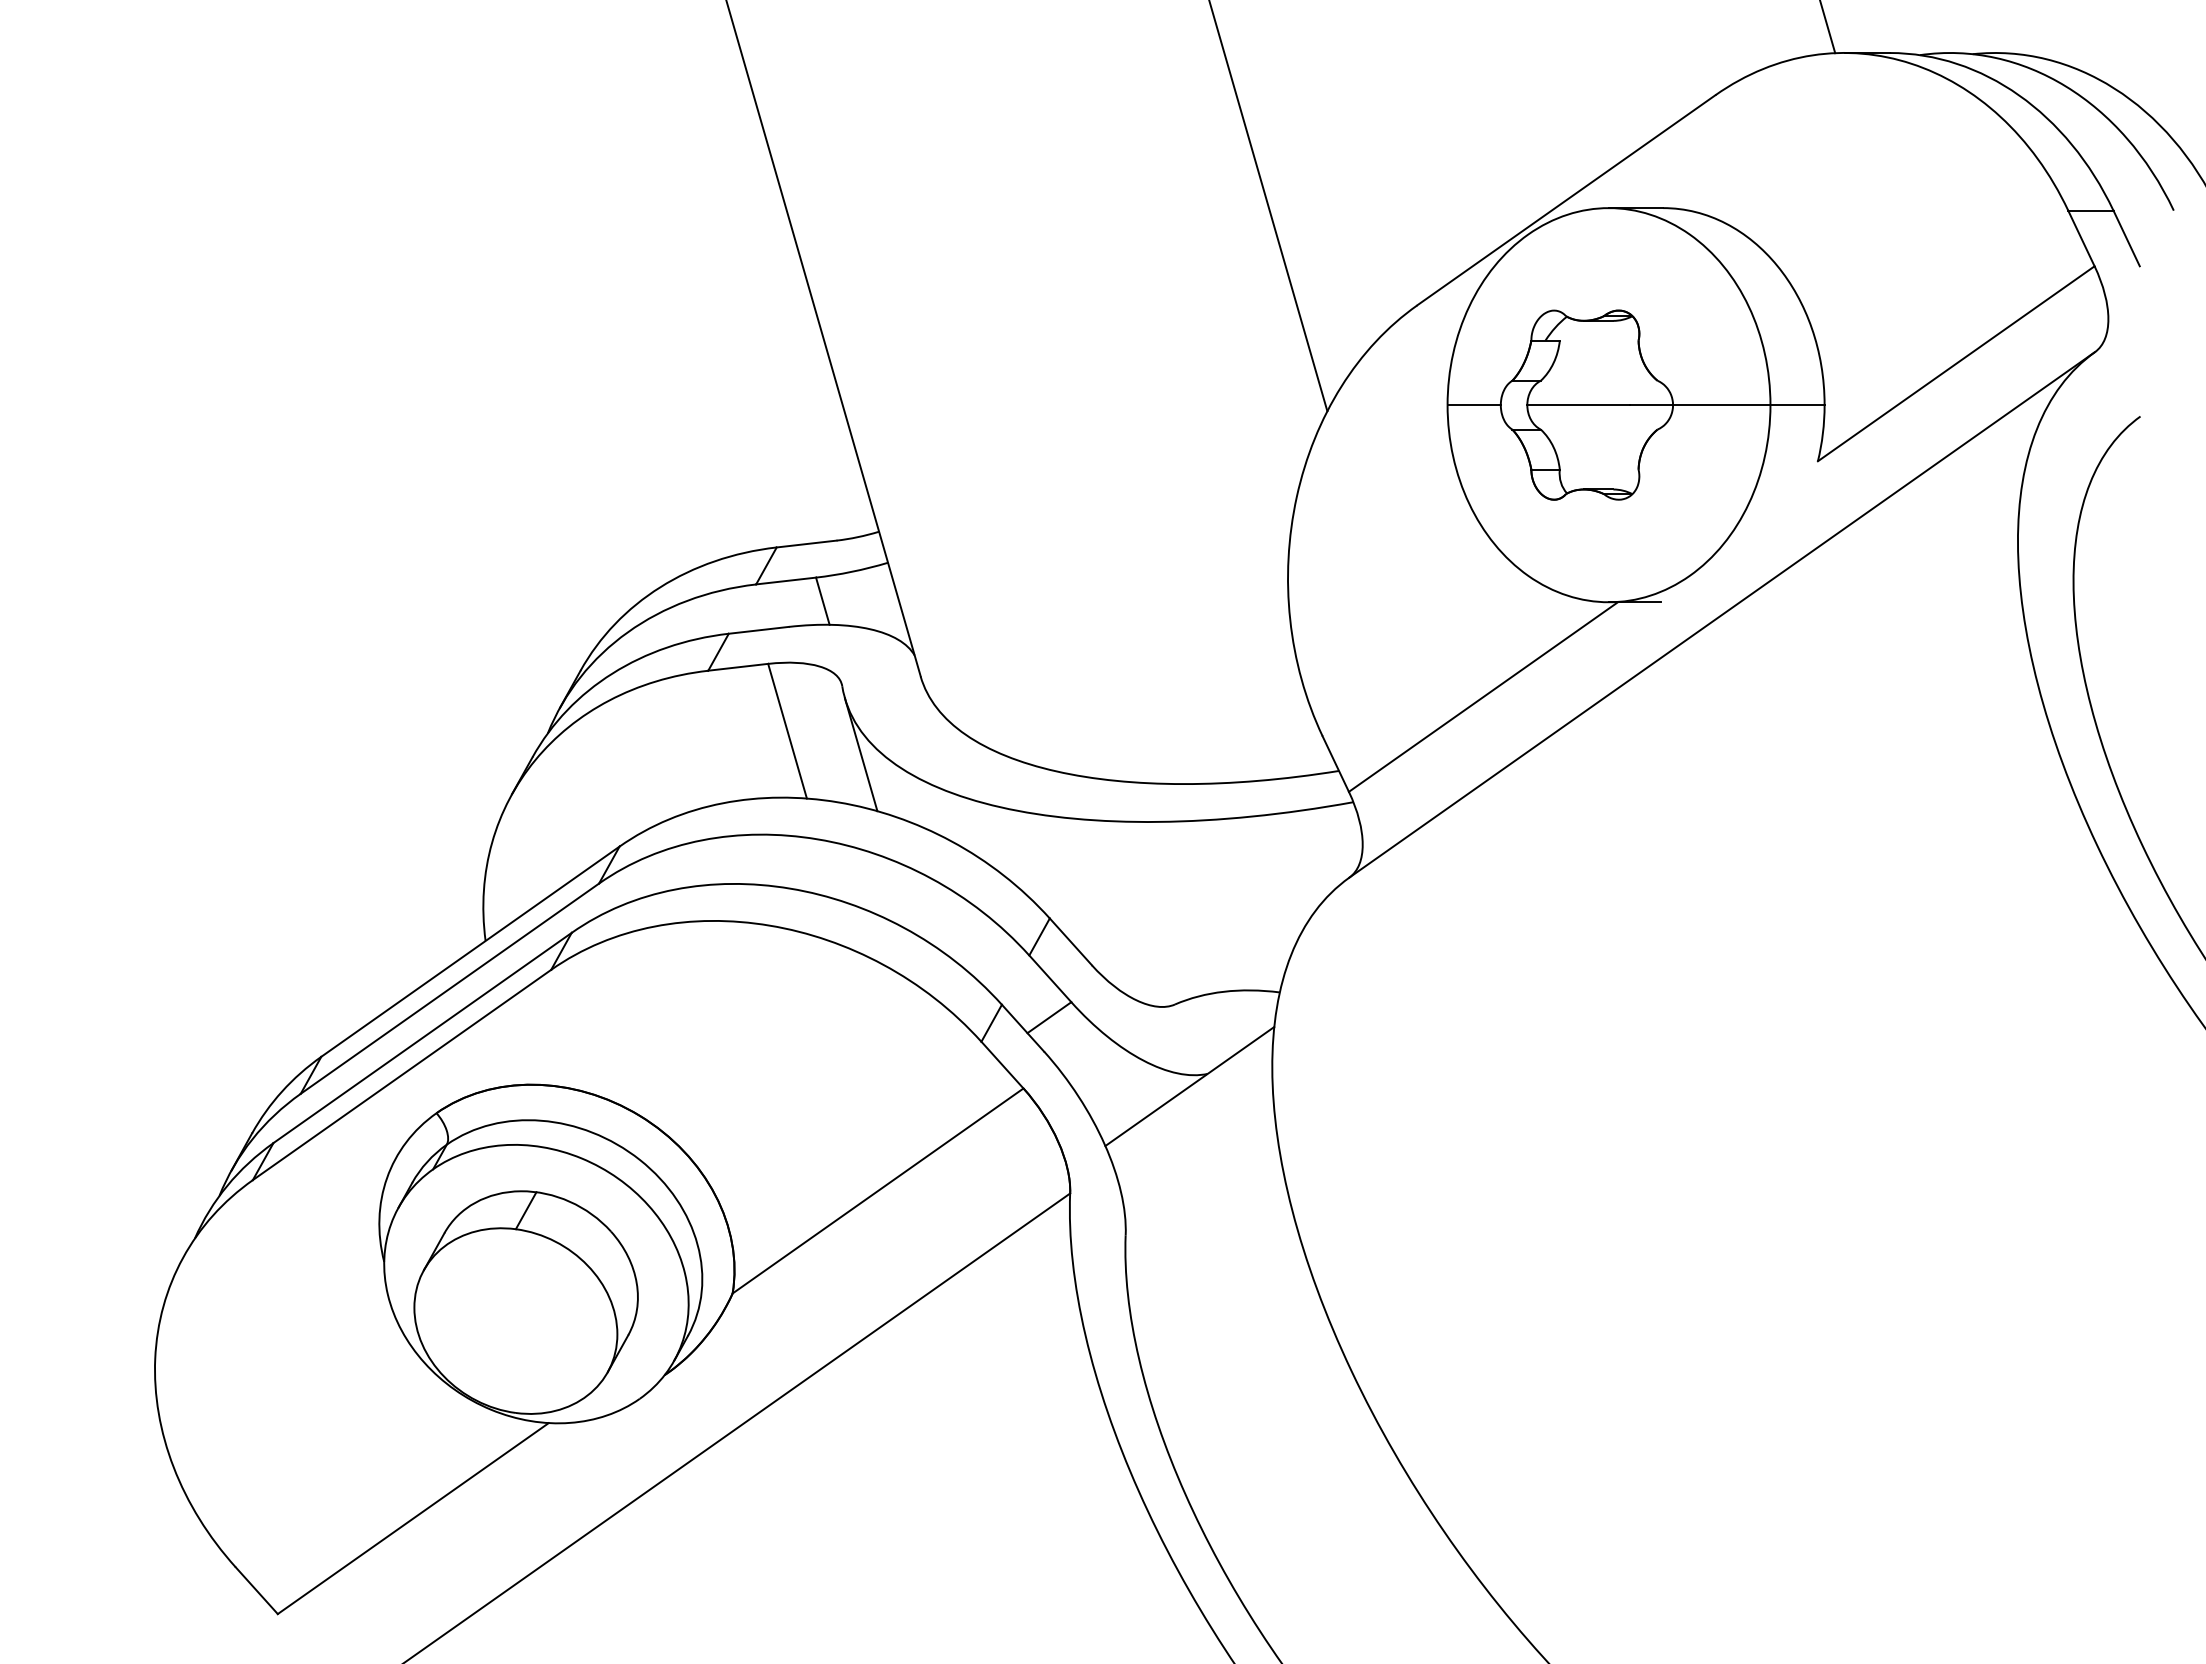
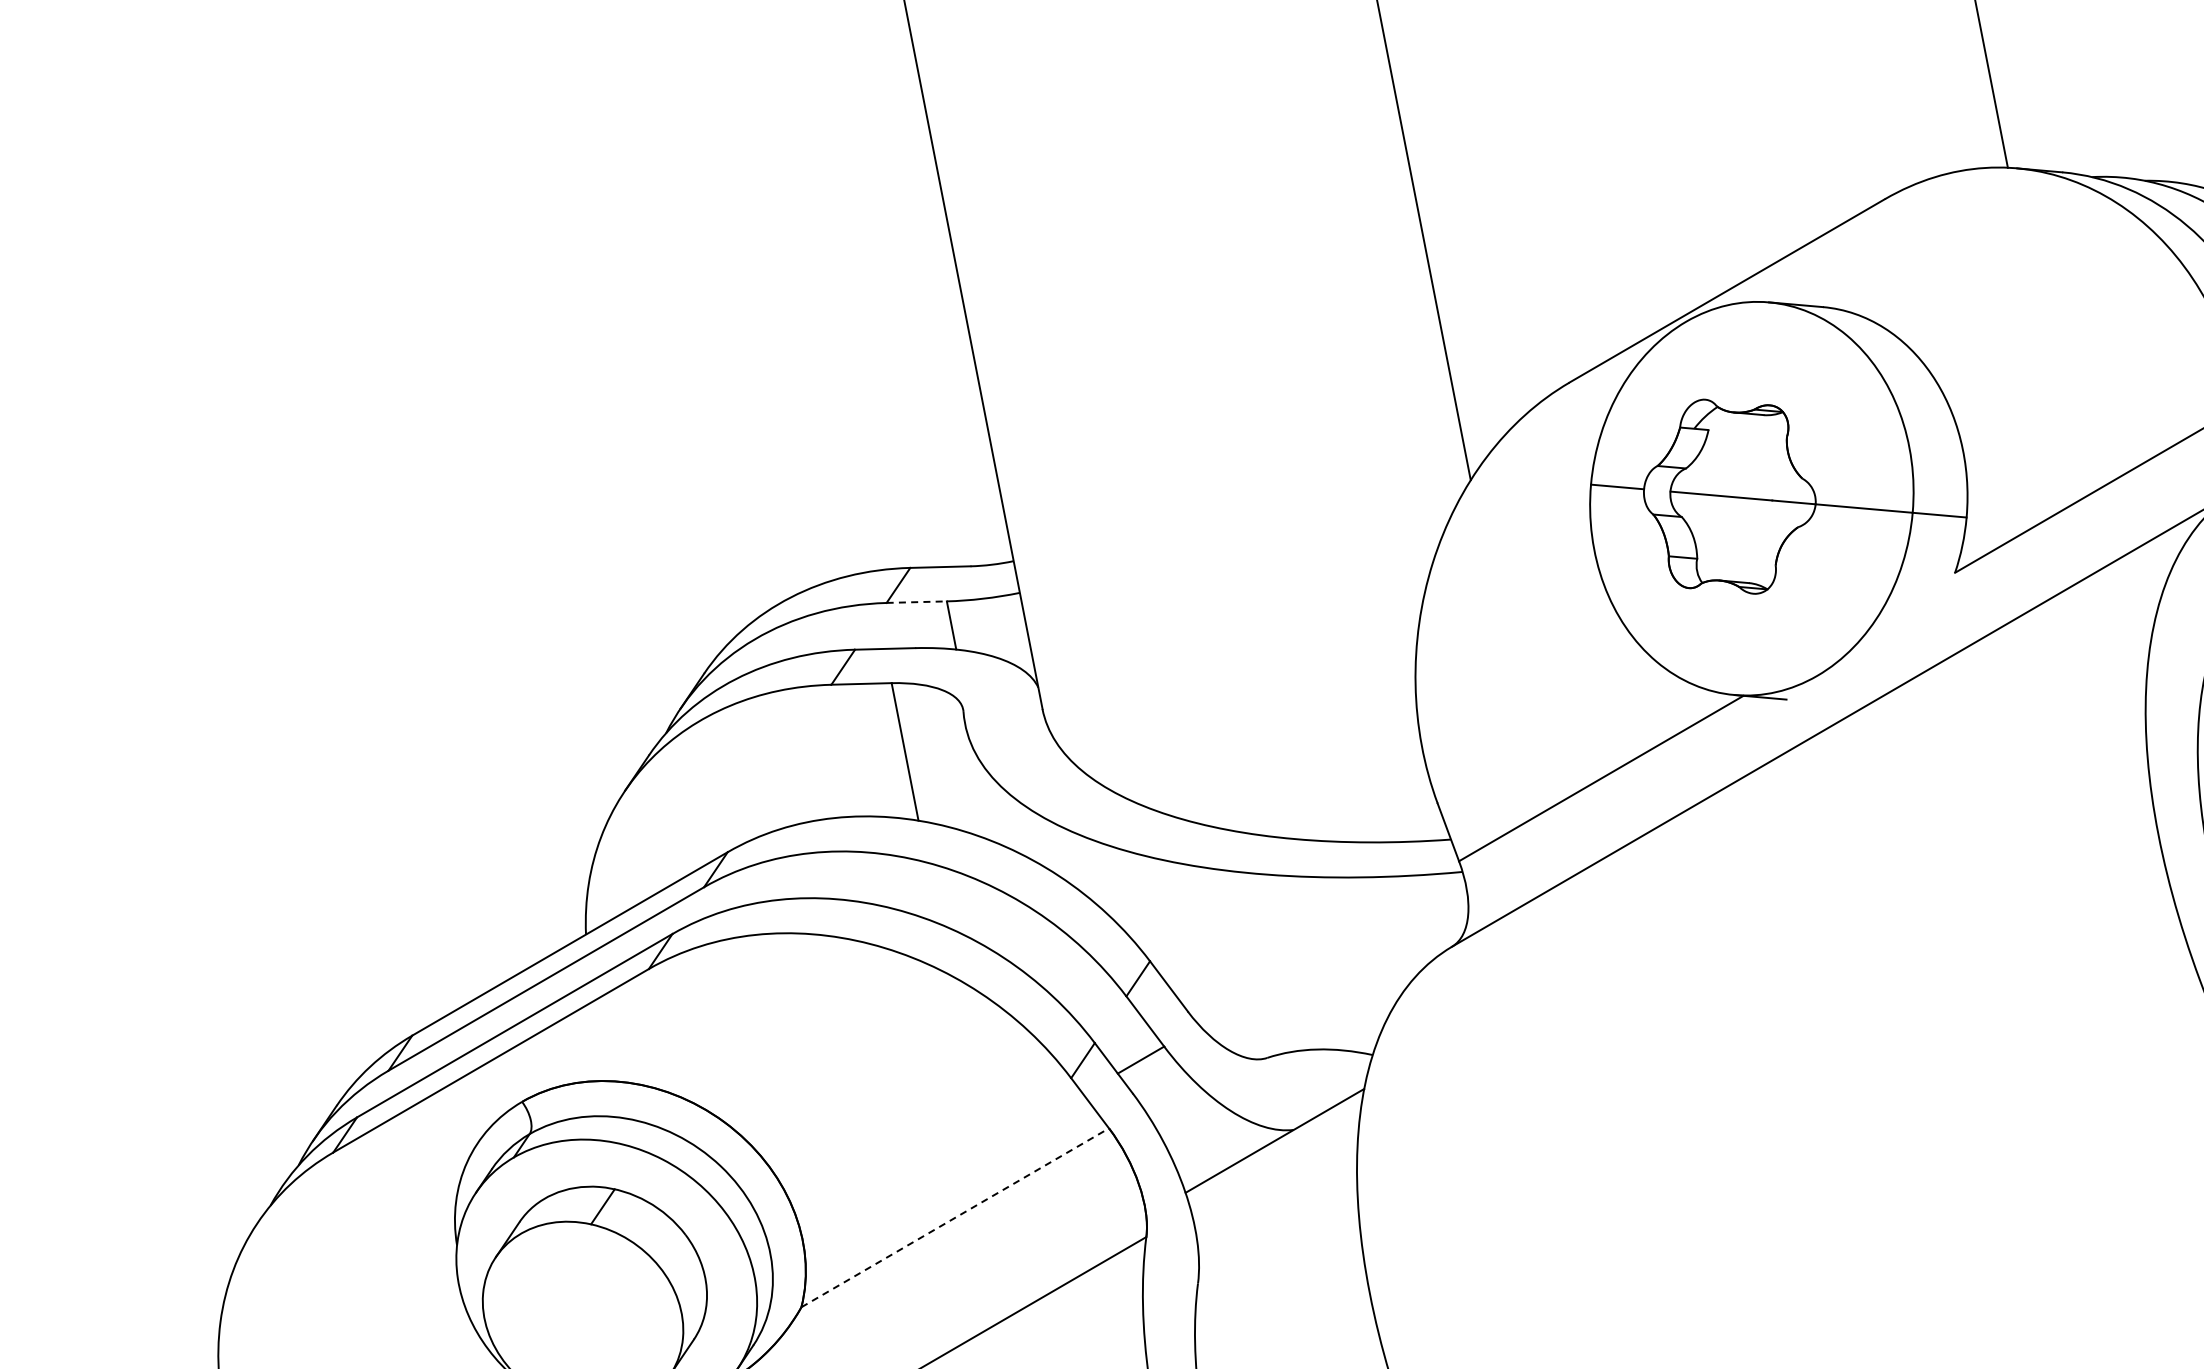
line: (786, 580) -> (917, 601), solid -> dashed
line: (860, 754) -> (975, 781), removed
line: (878, 1190) -> (955, 1217), solid -> dashed

